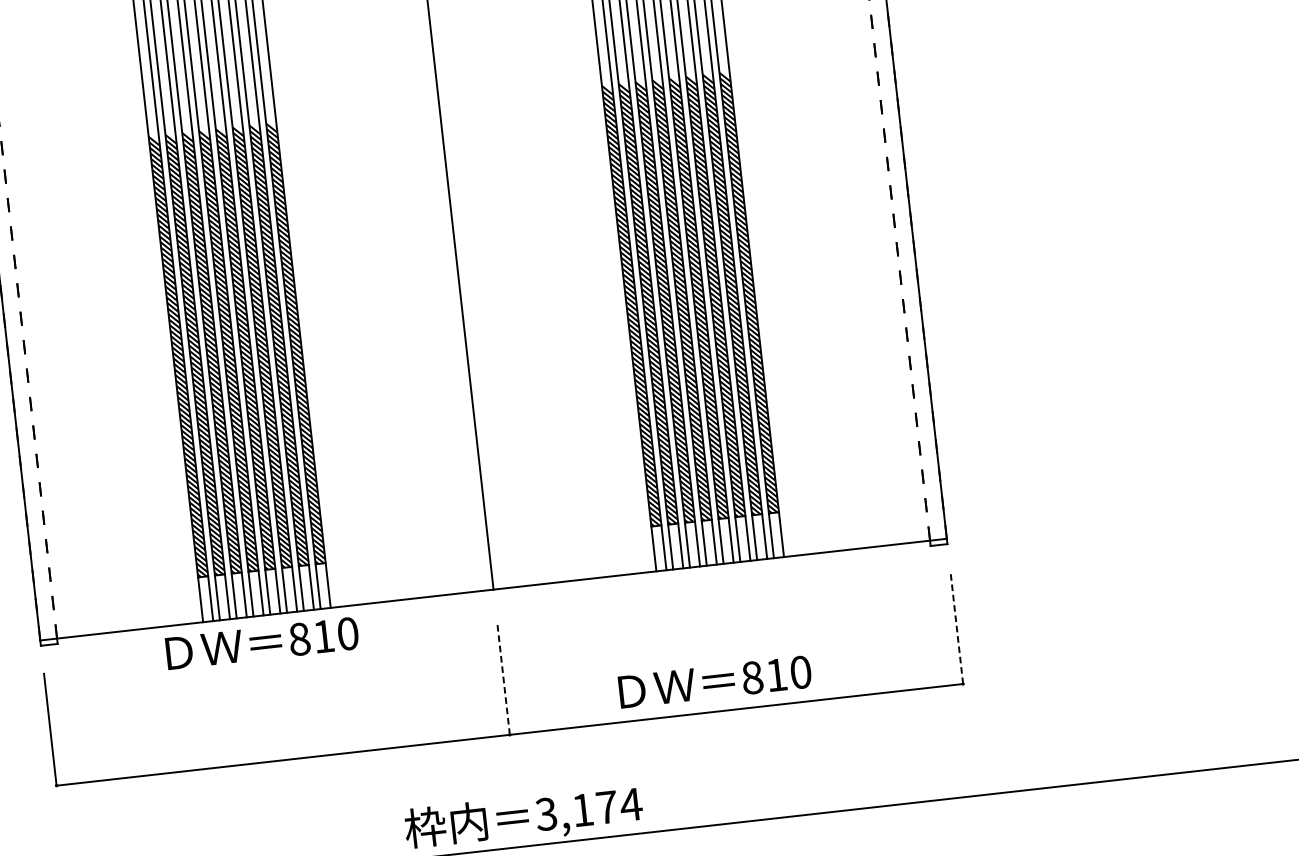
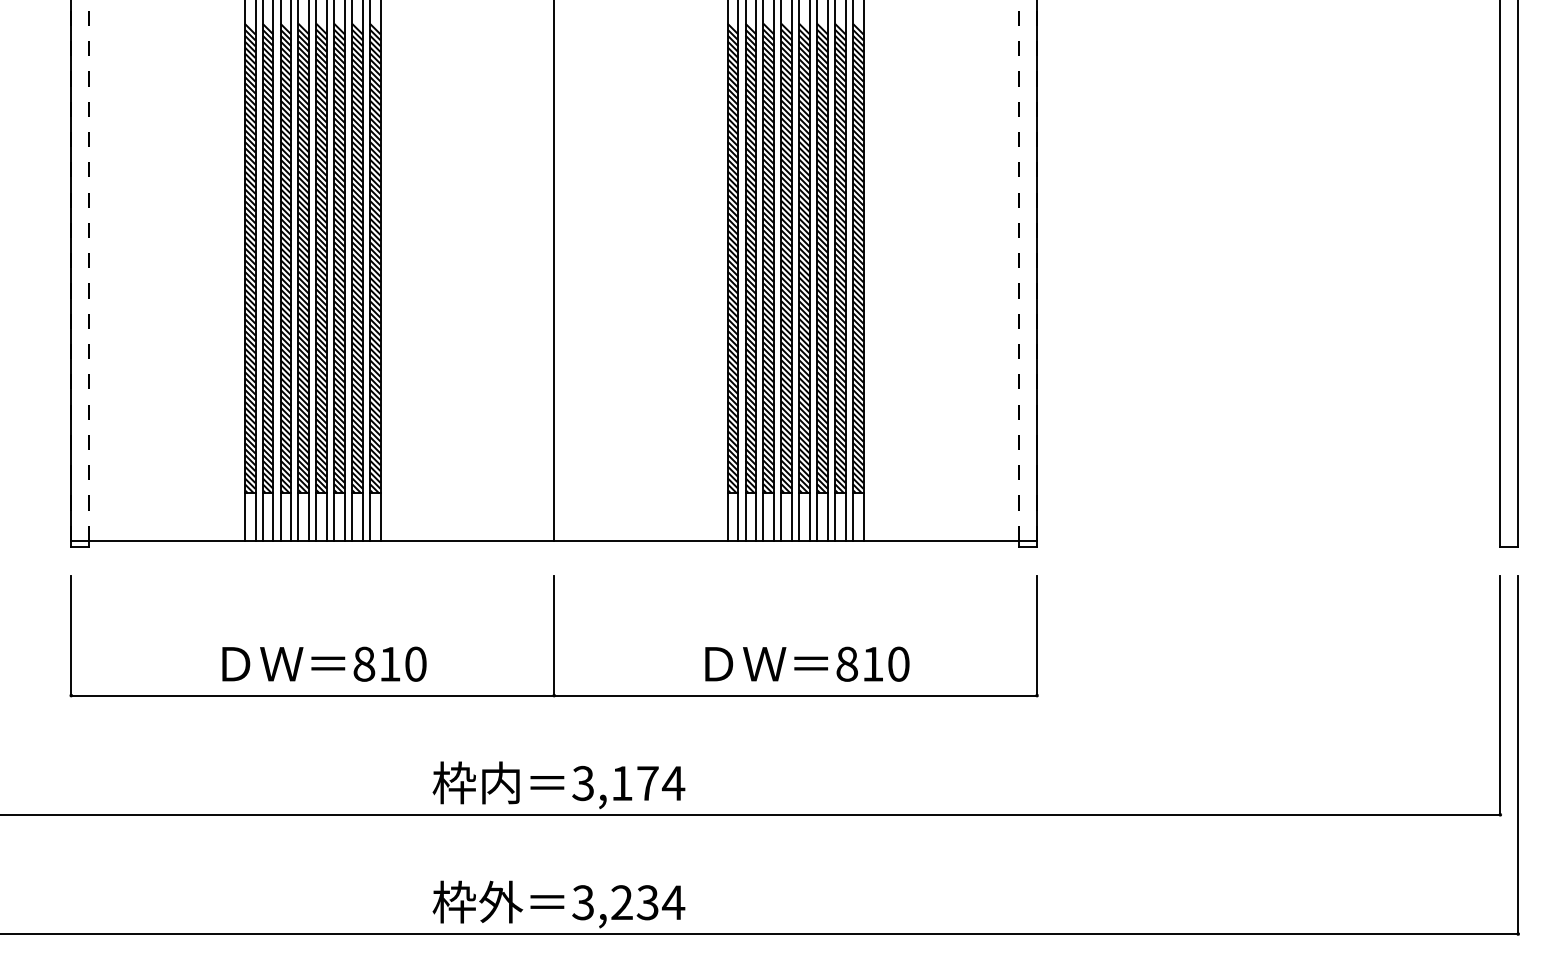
line: (957, 627) -> (1037, 635), dashed -> solid
text: (262, 642) -> (324, 663), moved
line: (503, 678) -> (554, 635), dashed -> solid
text: (715, 681) -> (807, 663), moved

